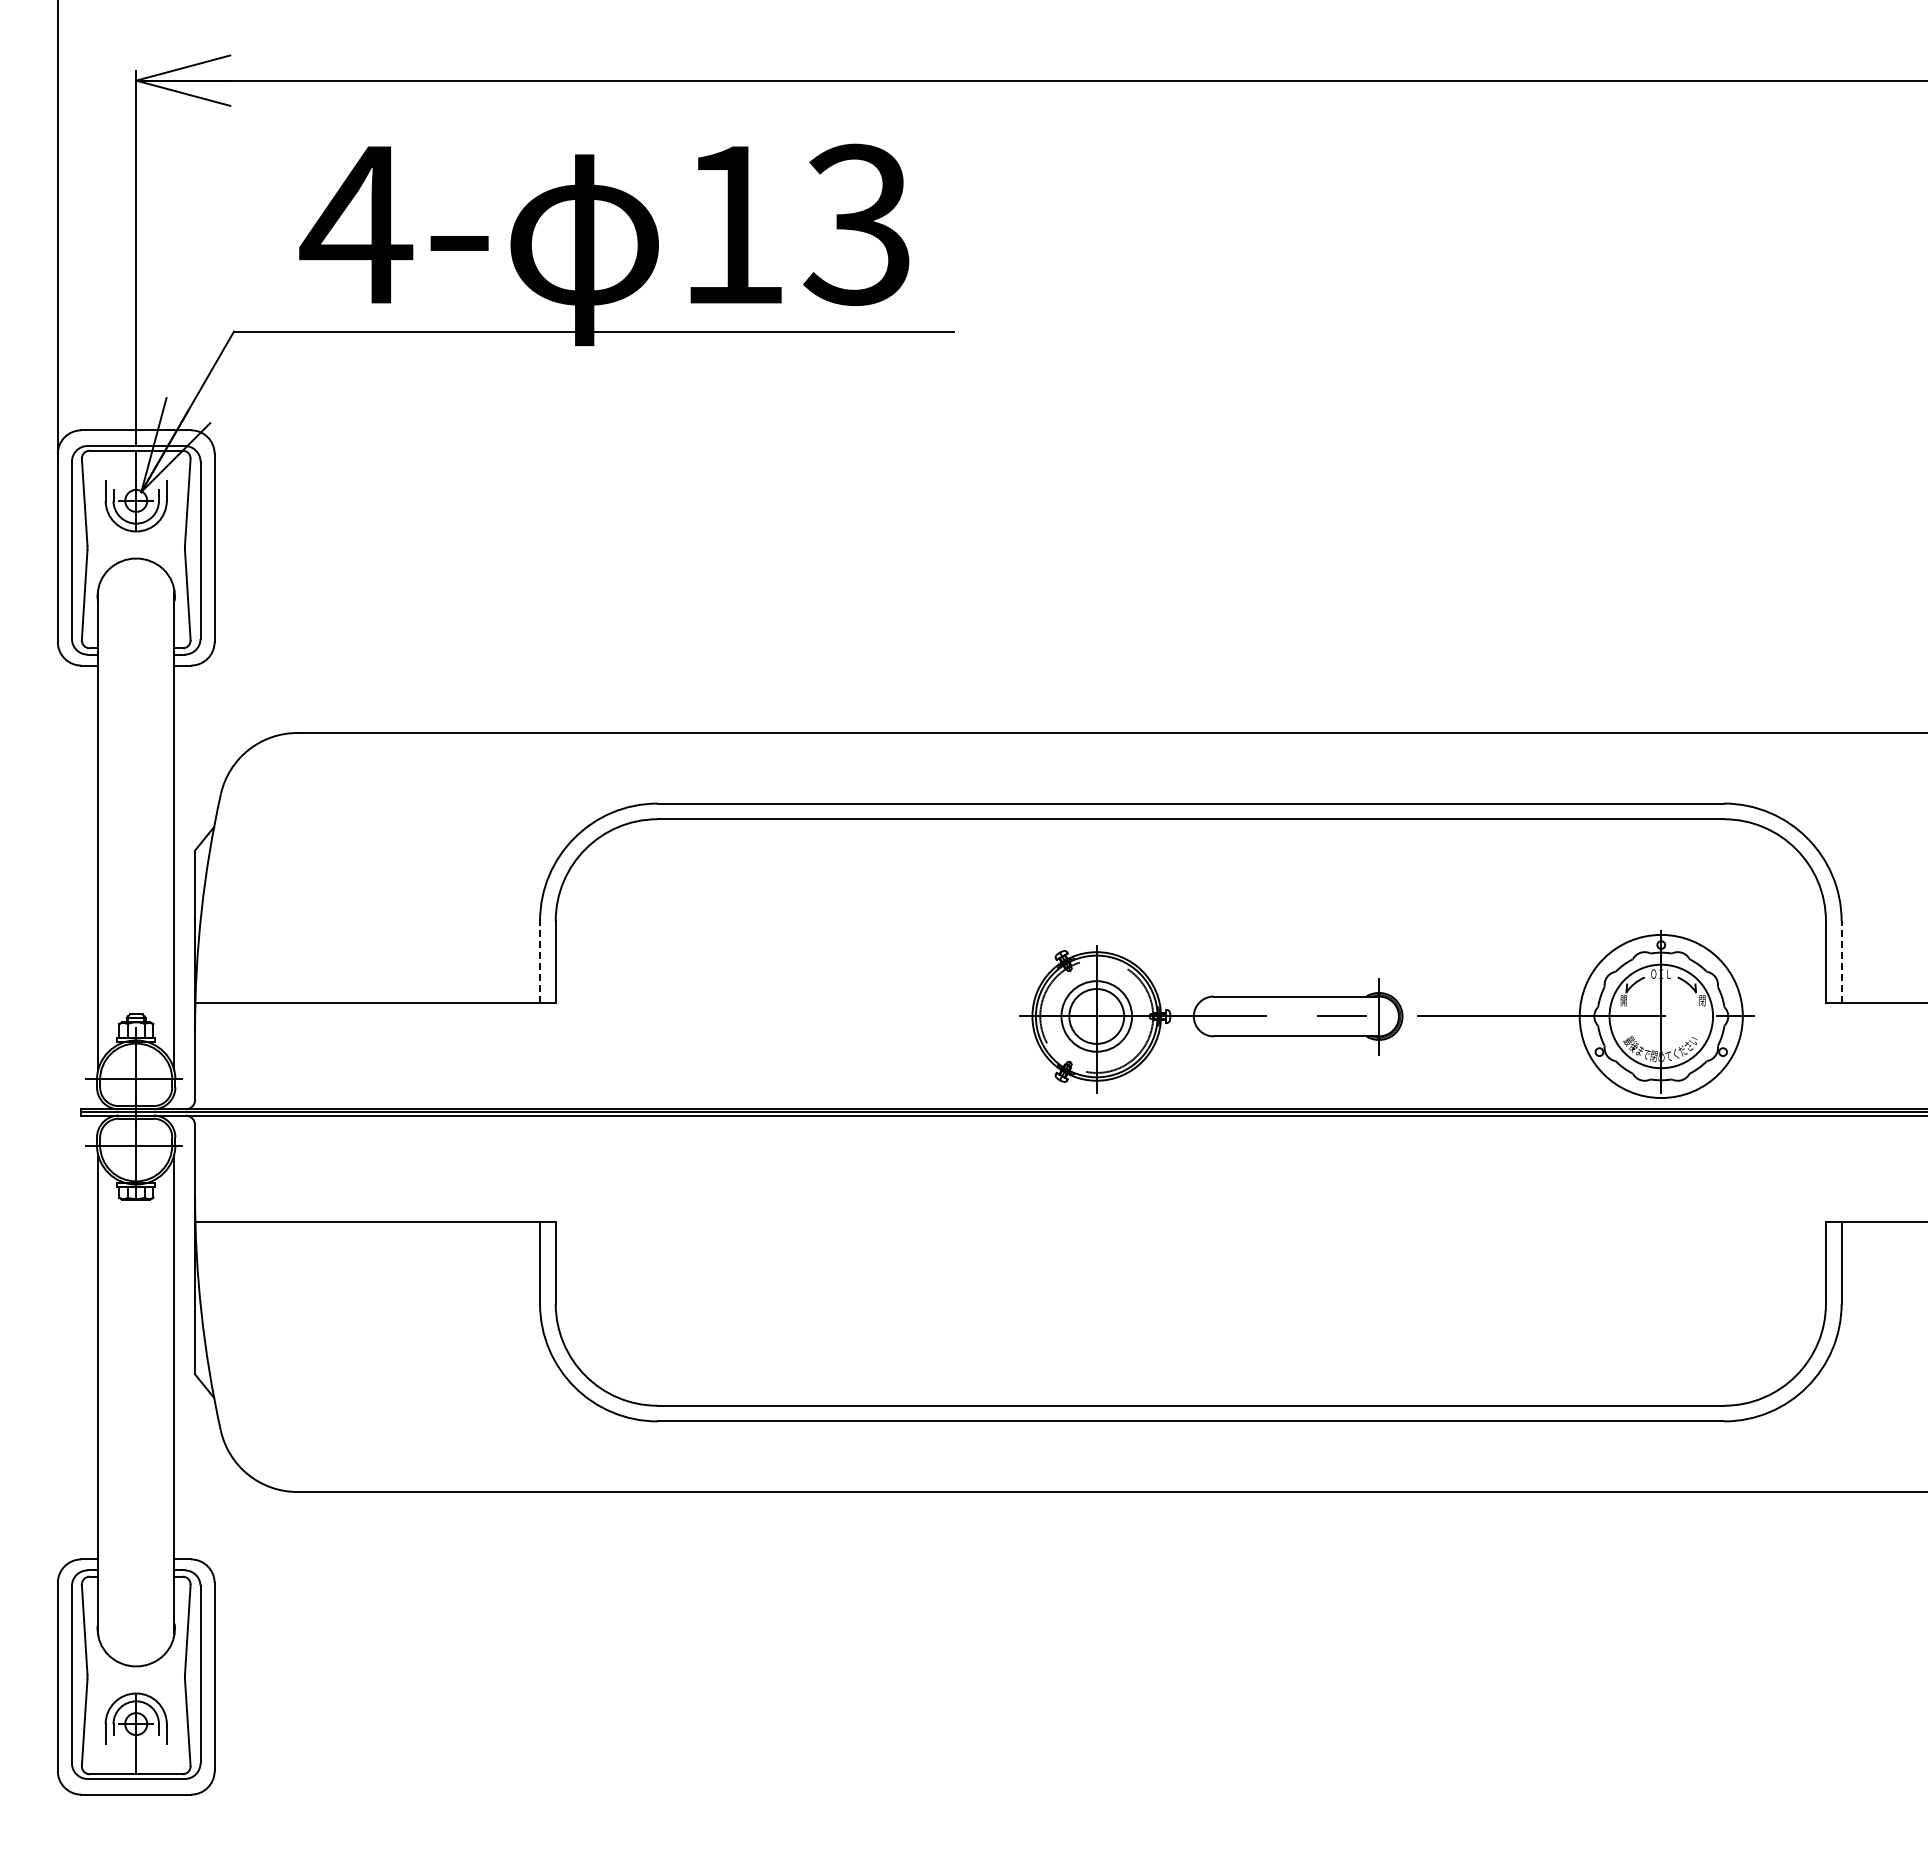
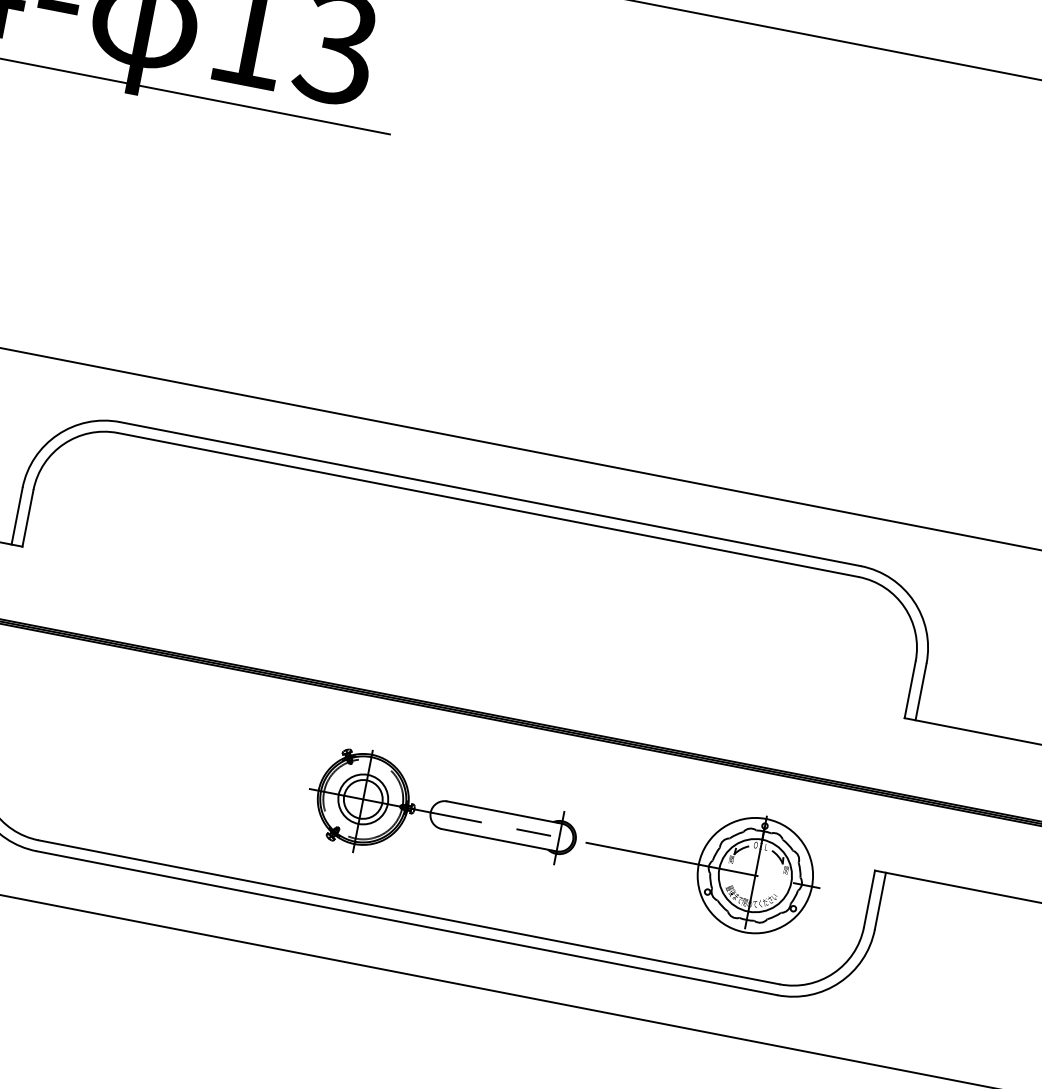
line: (540, 961) -> (17, 516), dashed -> solid
line: (1841, 961) -> (921, 691), dashed -> solid
part: (1386, 1014) -> (564, 837), moved

